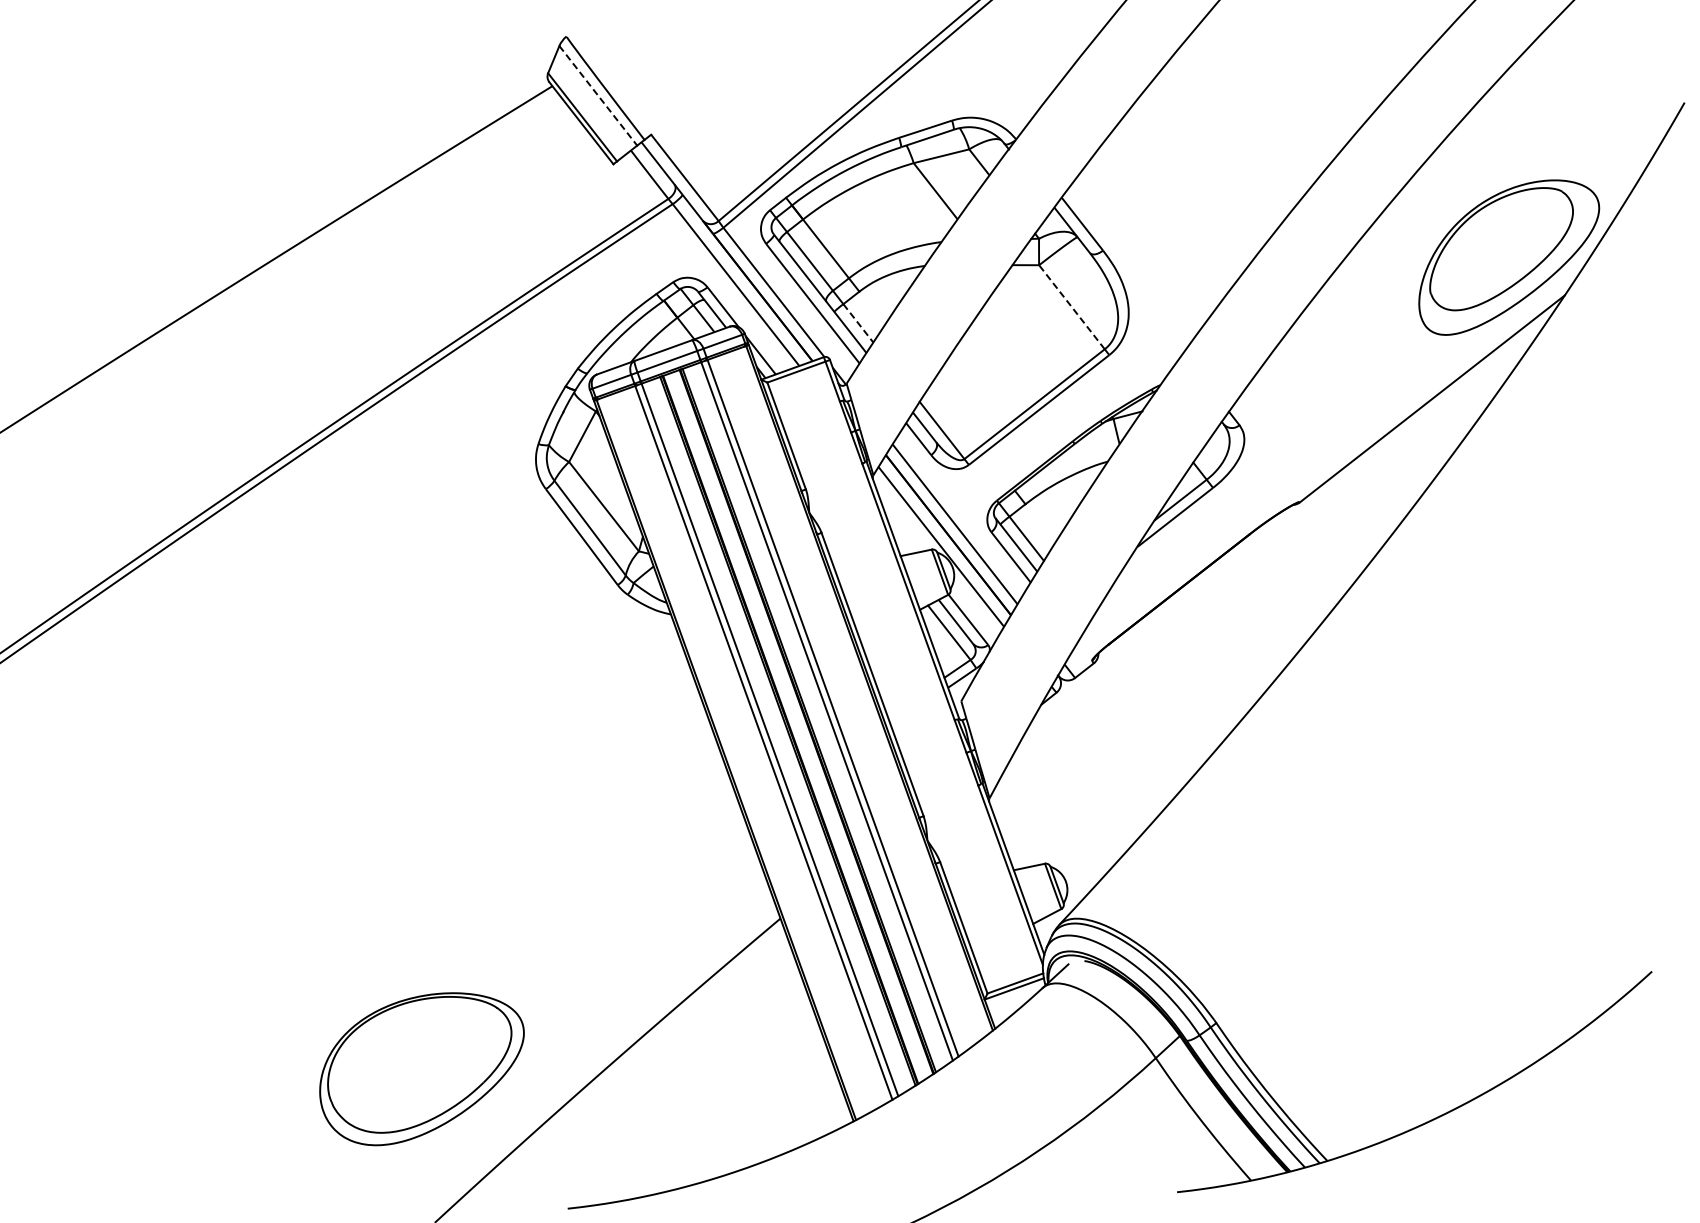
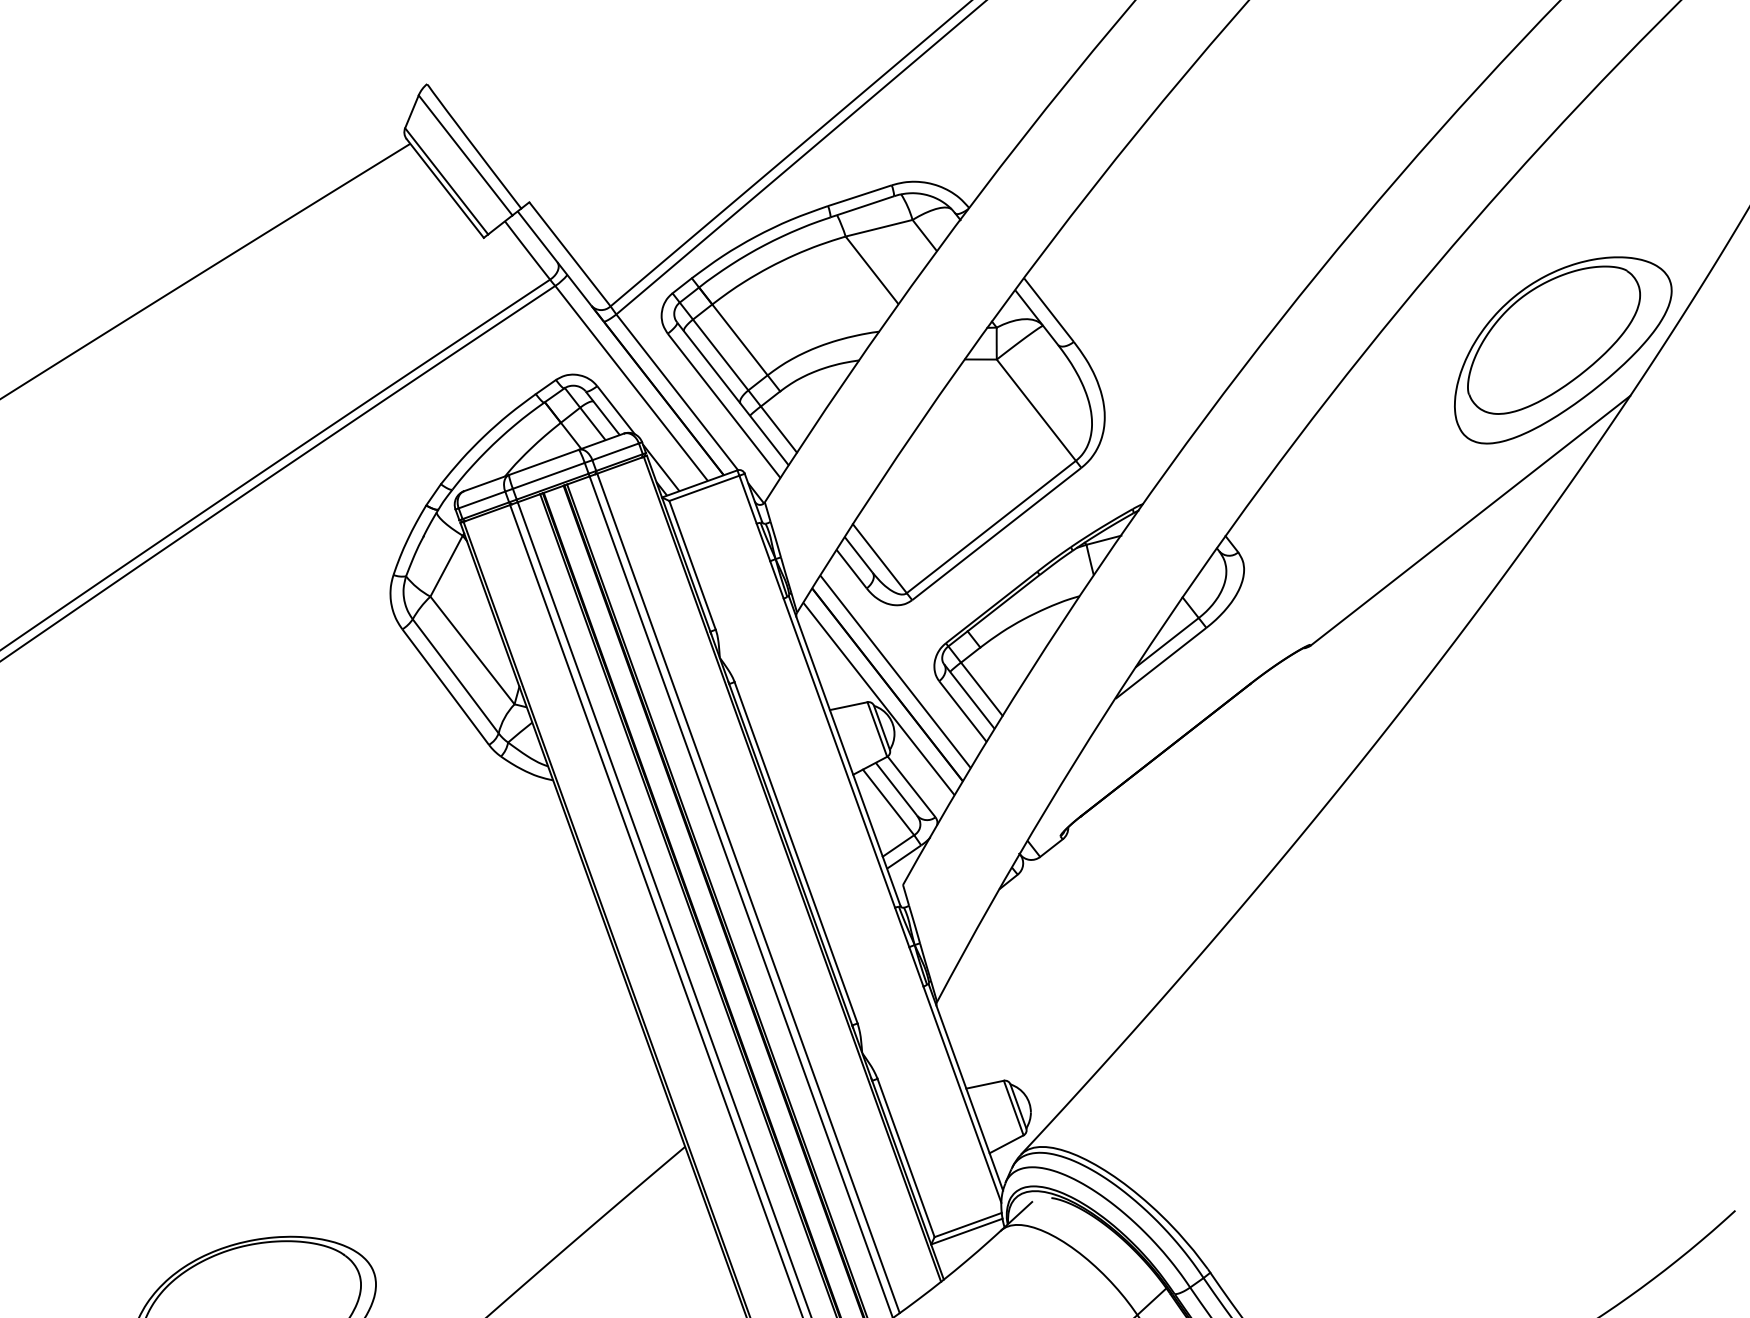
line: (598, 96) -> (465, 156), dashed -> solid
line: (1071, 306) -> (1035, 409), dashed -> solid
line: (858, 323) -> (779, 429), dashed -> solid

